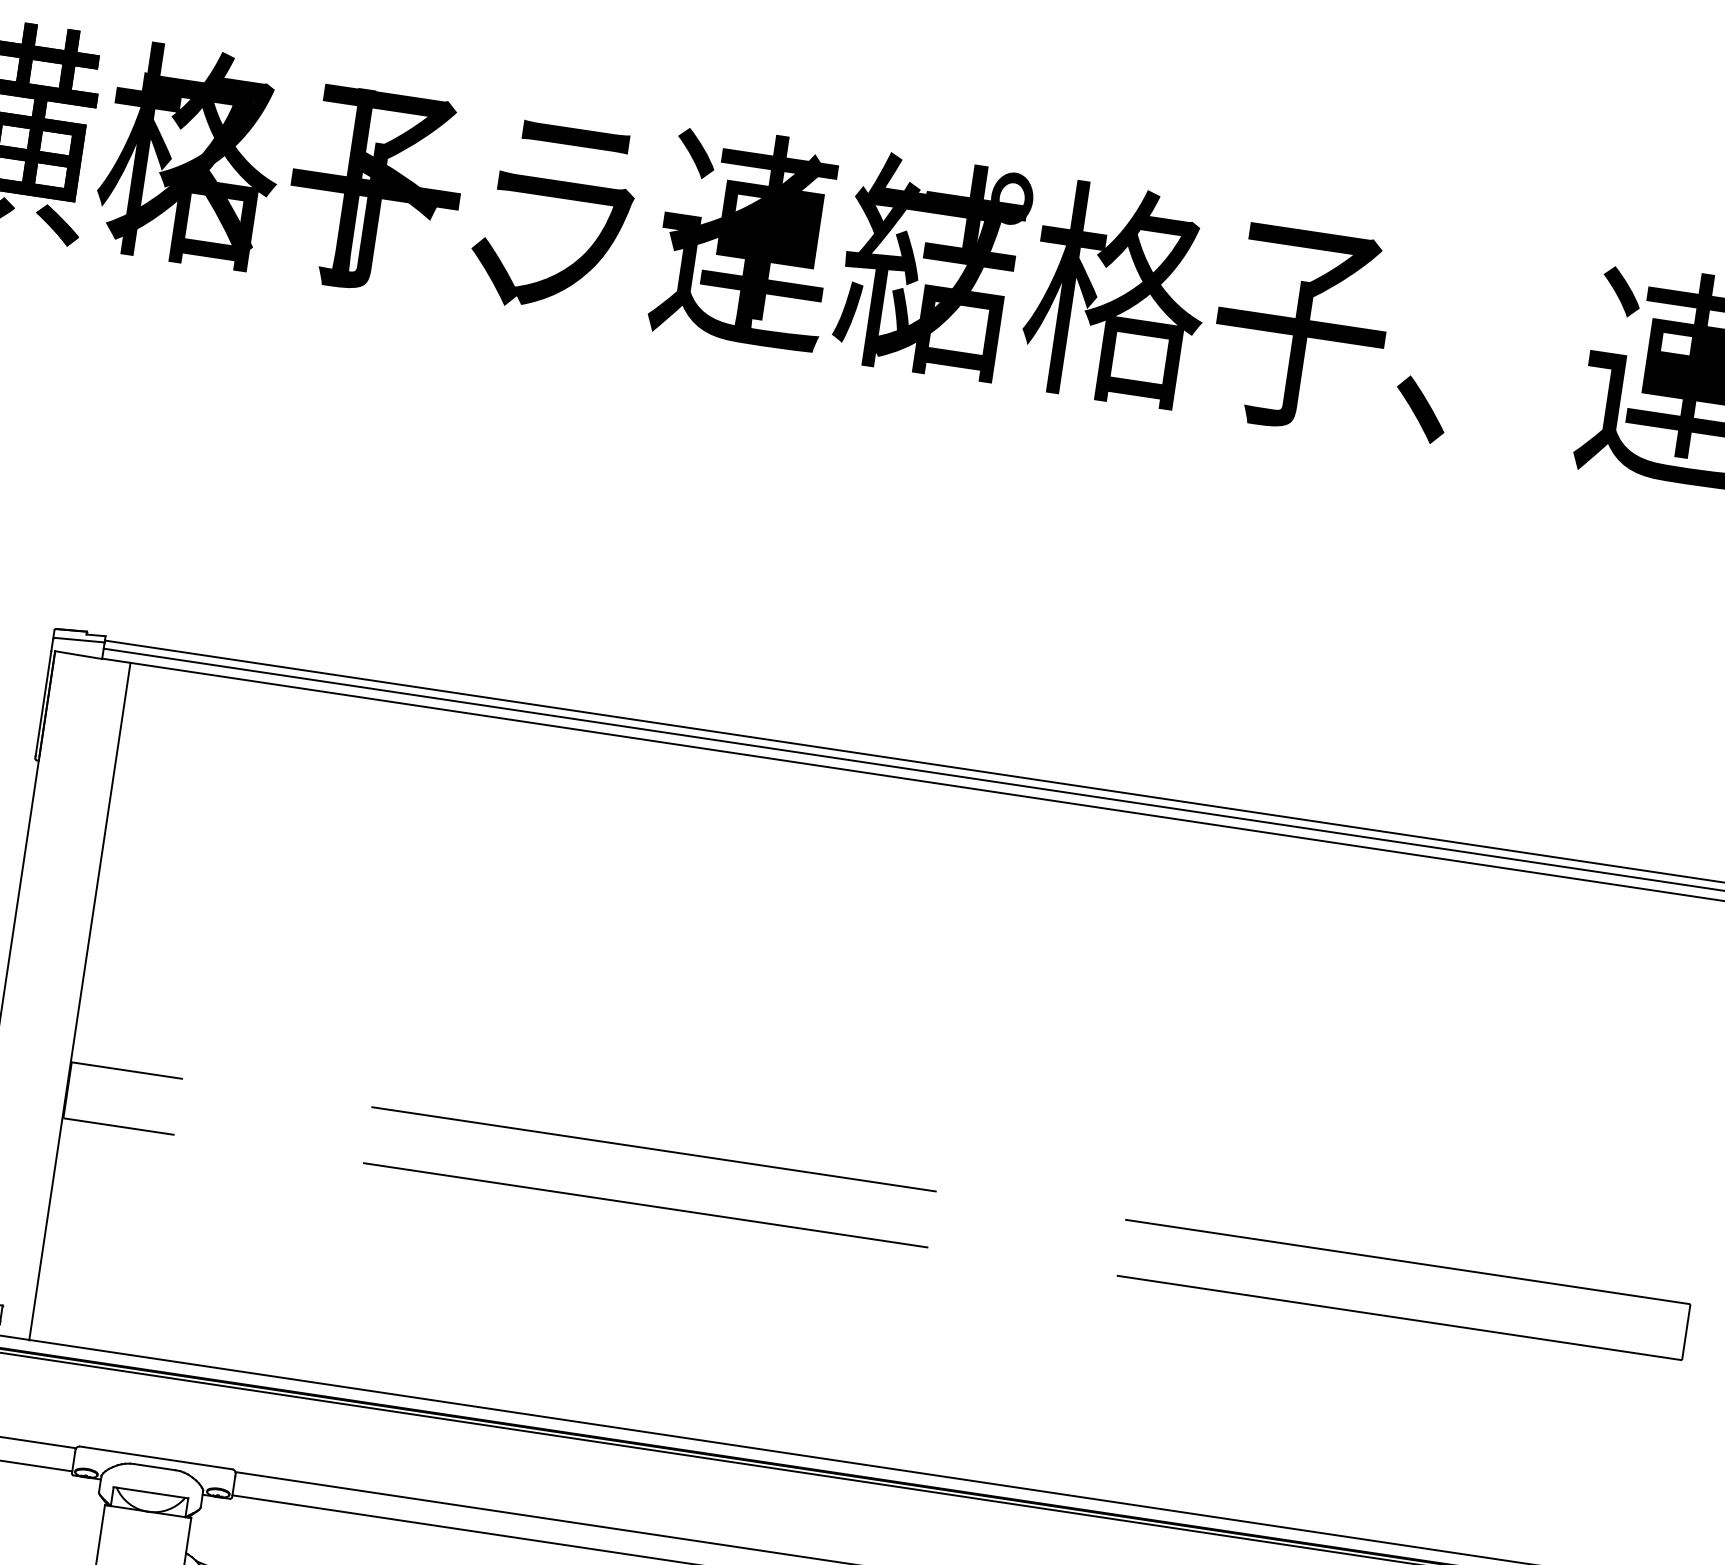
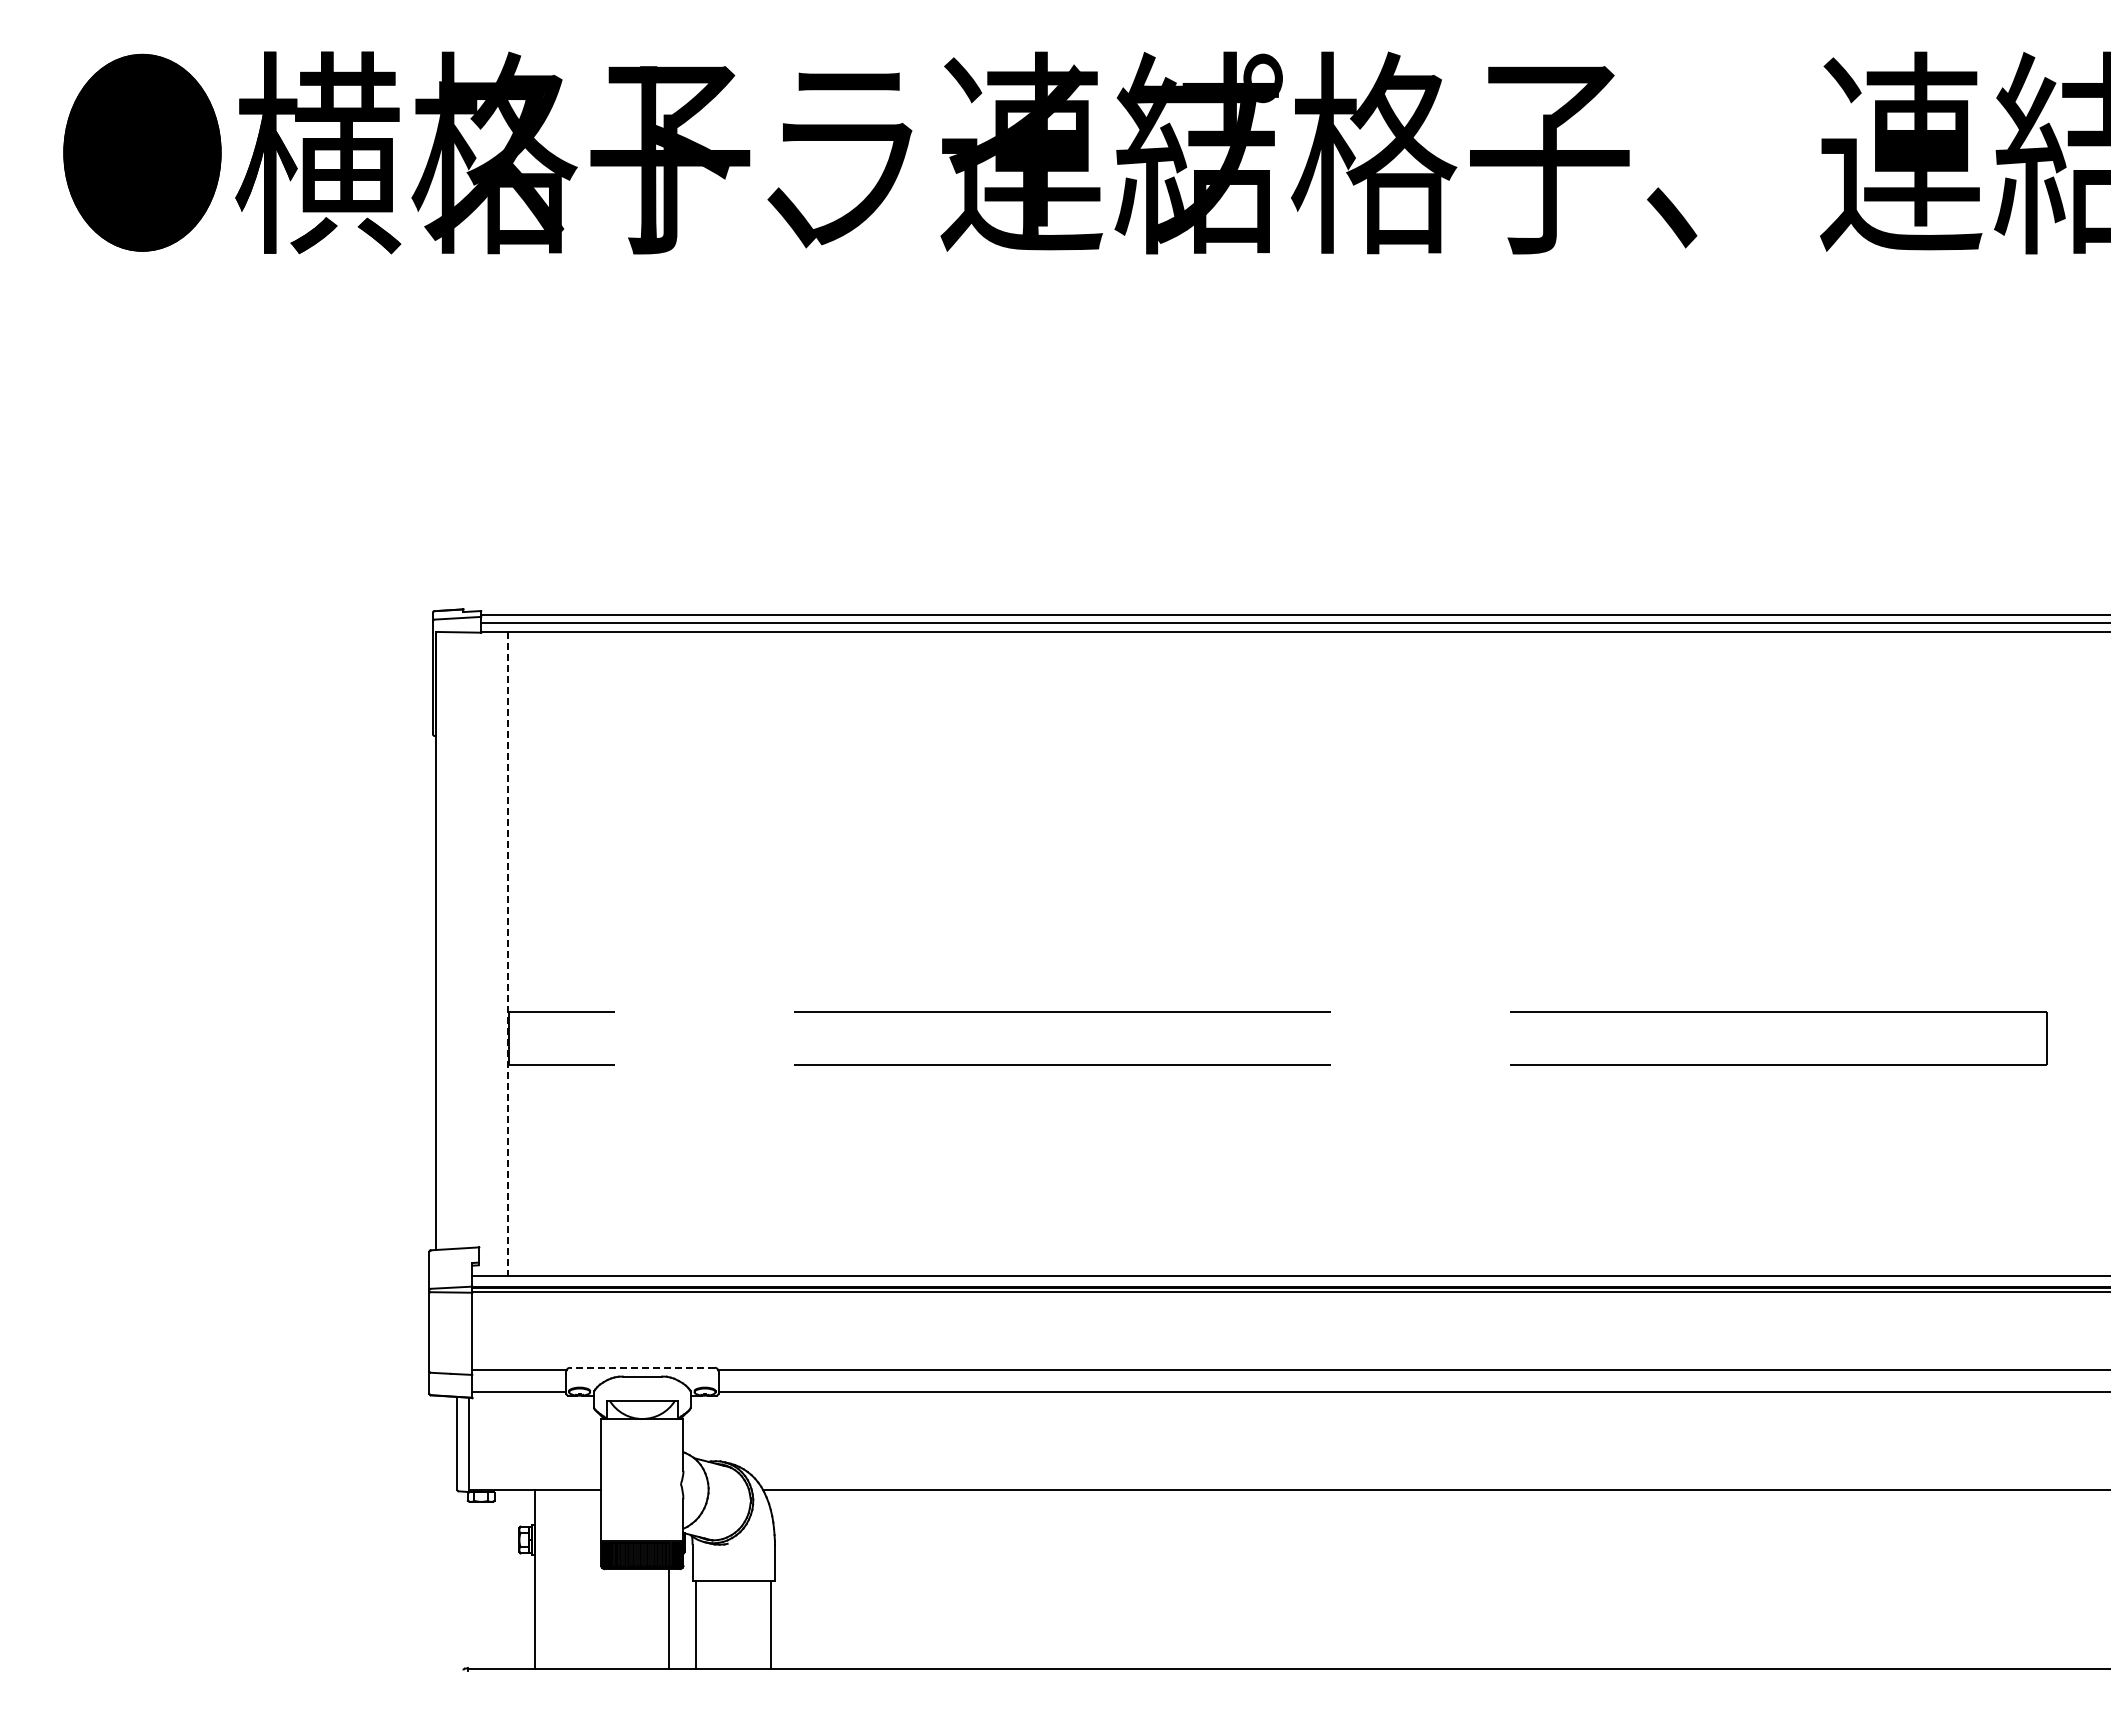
line: (80, 1001) -> (508, 954), solid -> dashed
line: (156, 1457) -> (642, 1367), solid -> dashed

